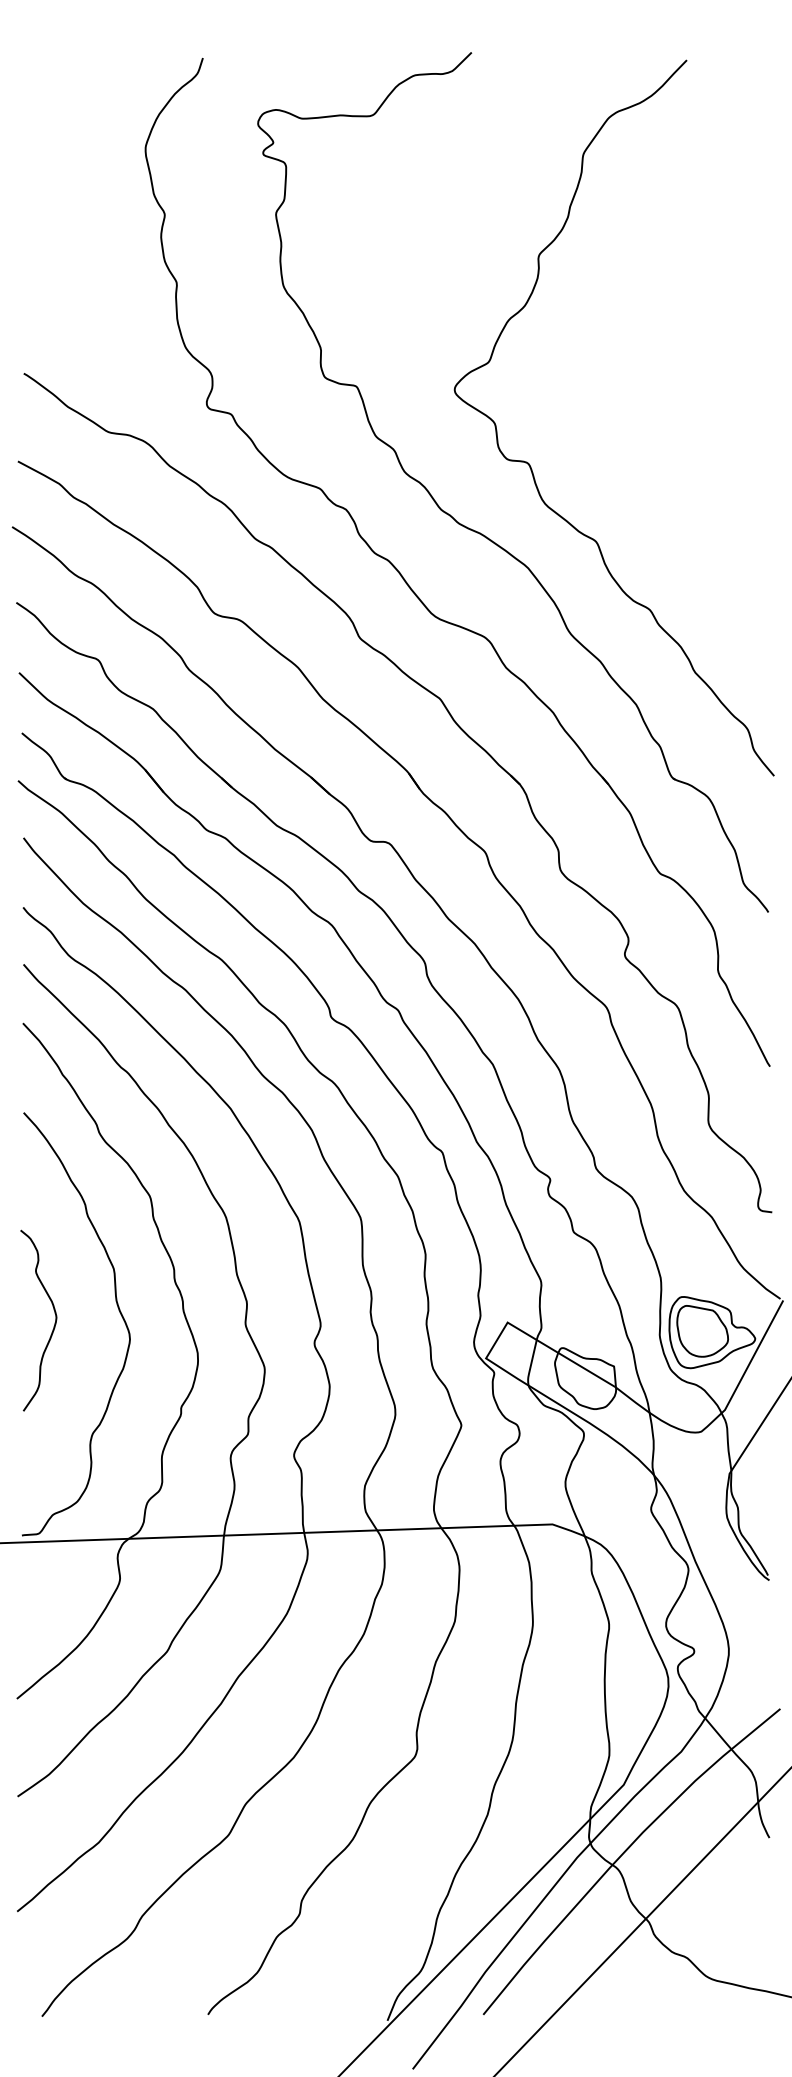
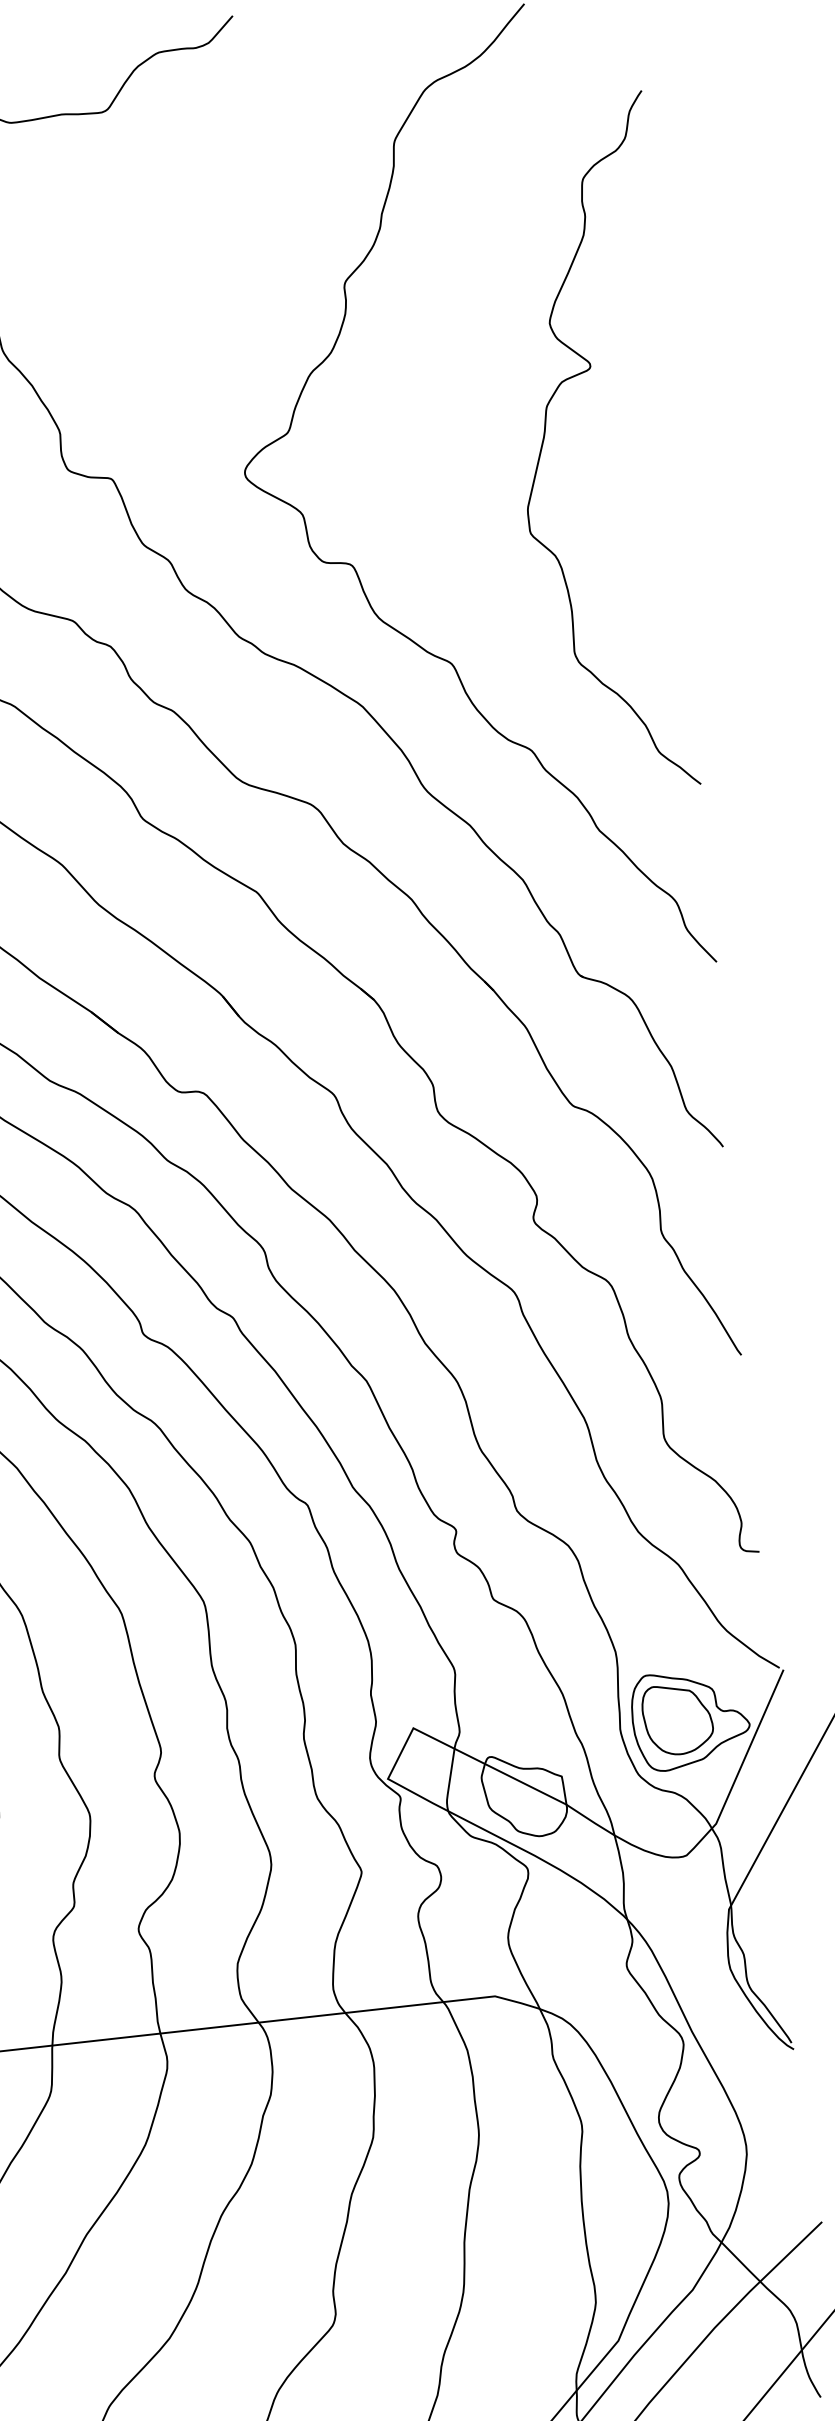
curve: (678, 378) -> (546, 434), added

